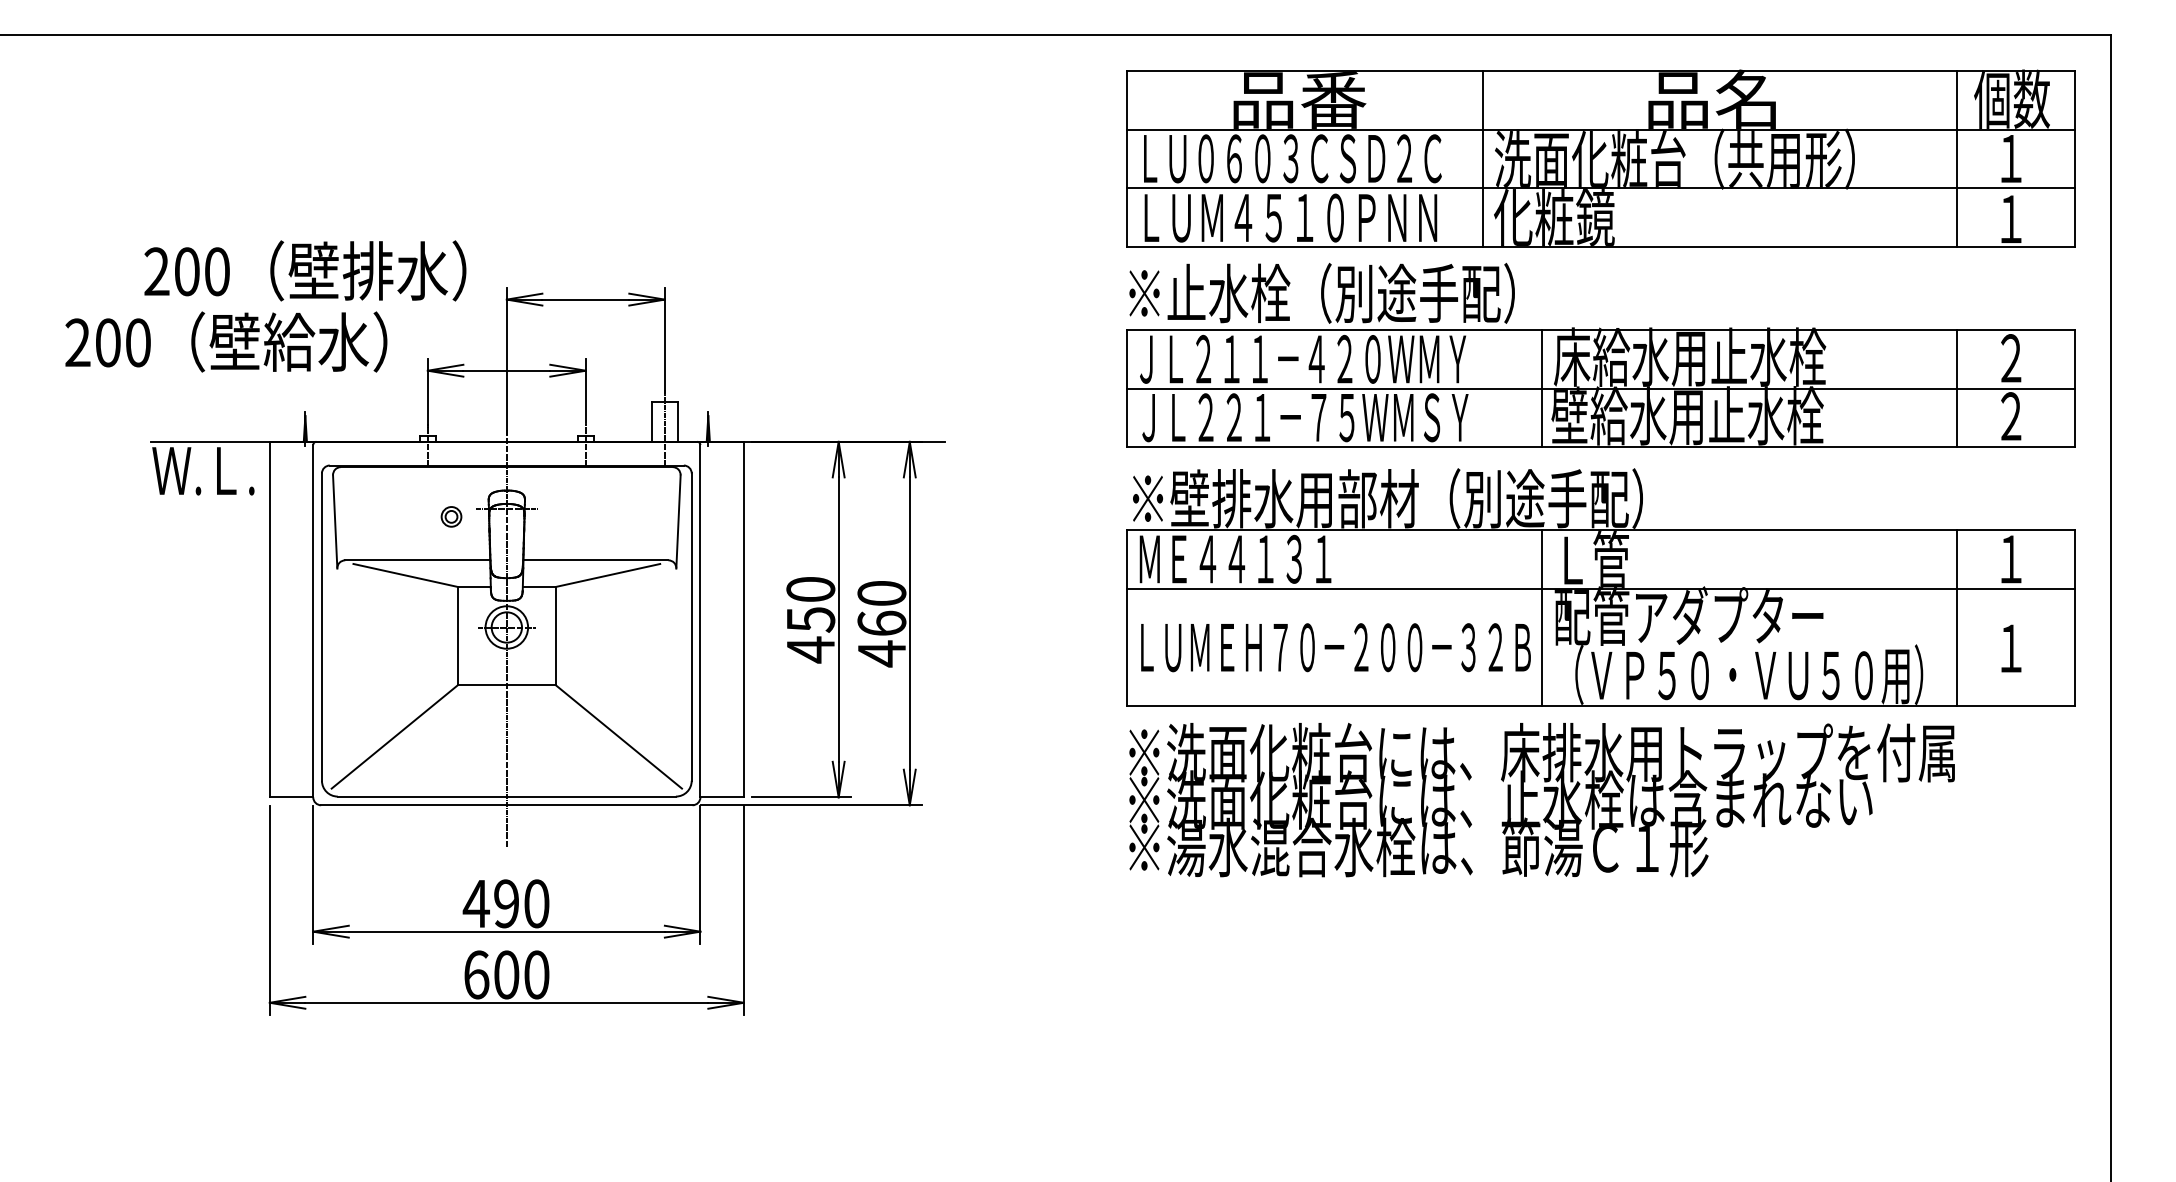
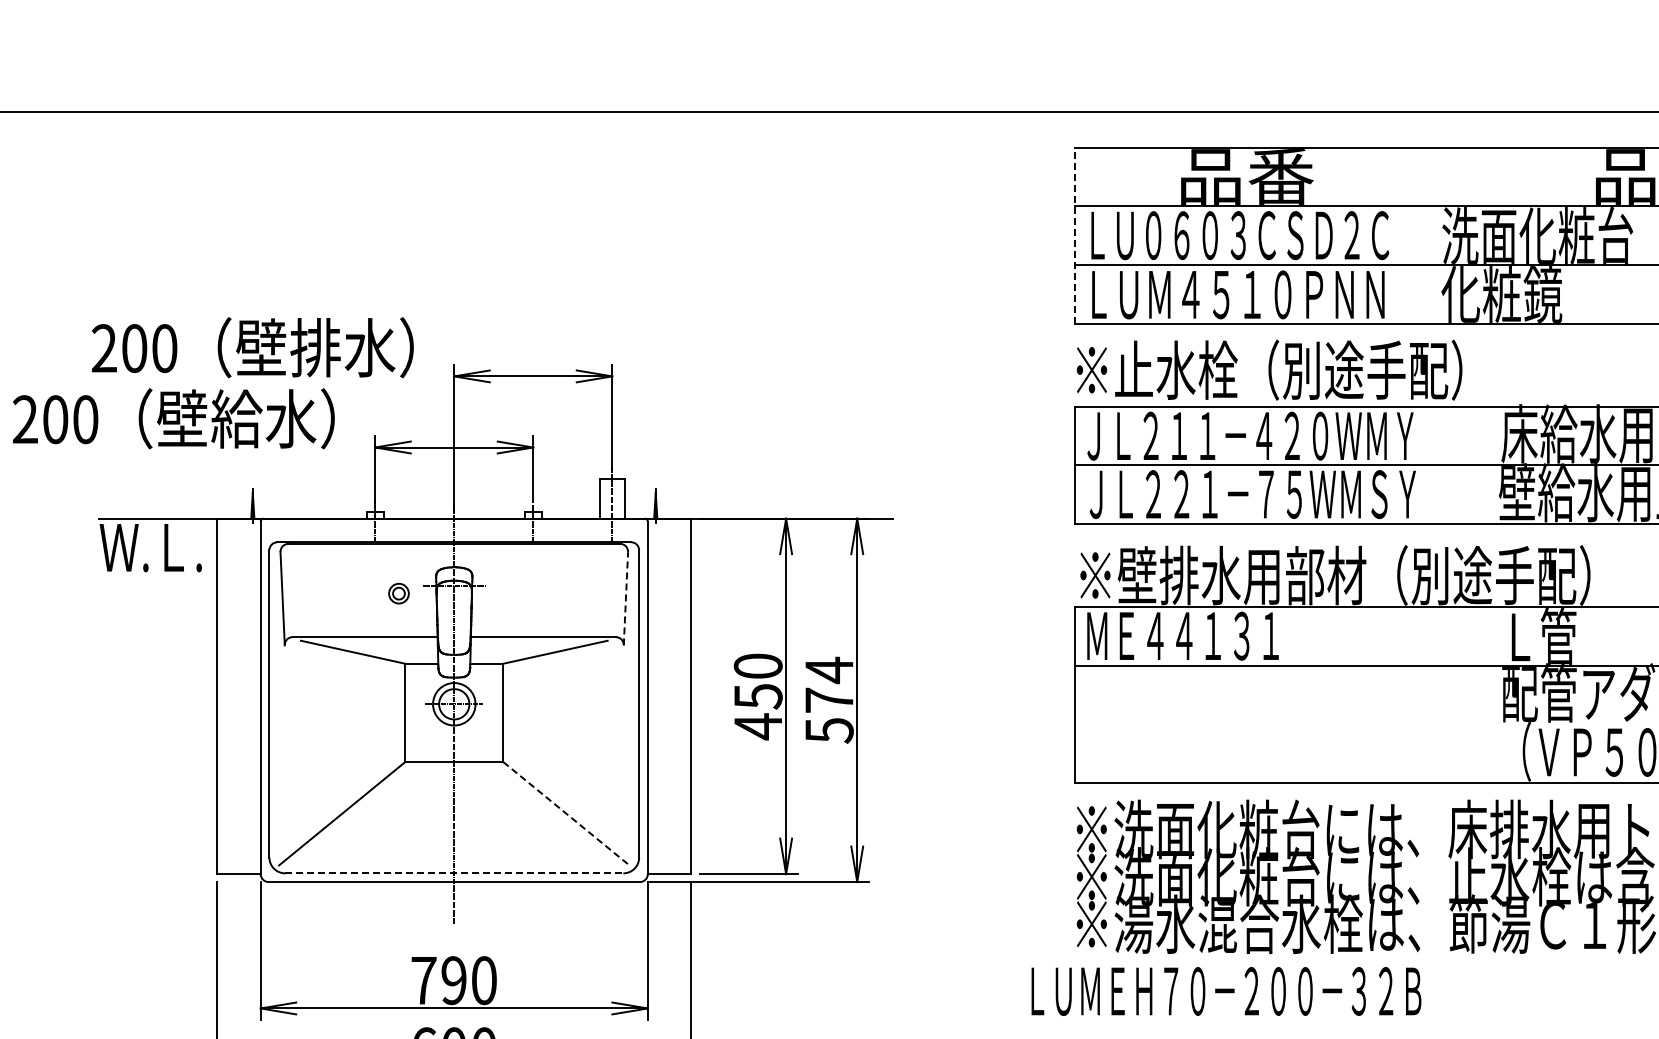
line: (1127, 158) -> (1074, 235), solid -> dashed
line: (1482, 158) -> (1429, 235), removed
line: (1541, 388) -> (1488, 465), removed
line: (678, 522) -> (625, 599), solid -> dashed
line: (1541, 618) -> (1488, 695), removed
text: (881, 623) -> (828, 700), 460 -> 574
text: (1335, 647) -> (1225, 991), moved
line: (618, 736) -> (565, 813), solid -> dashed
line: (507, 796) -> (454, 873), solid -> dashed
text: (475, 903) -> (422, 980), 490 -> 790

